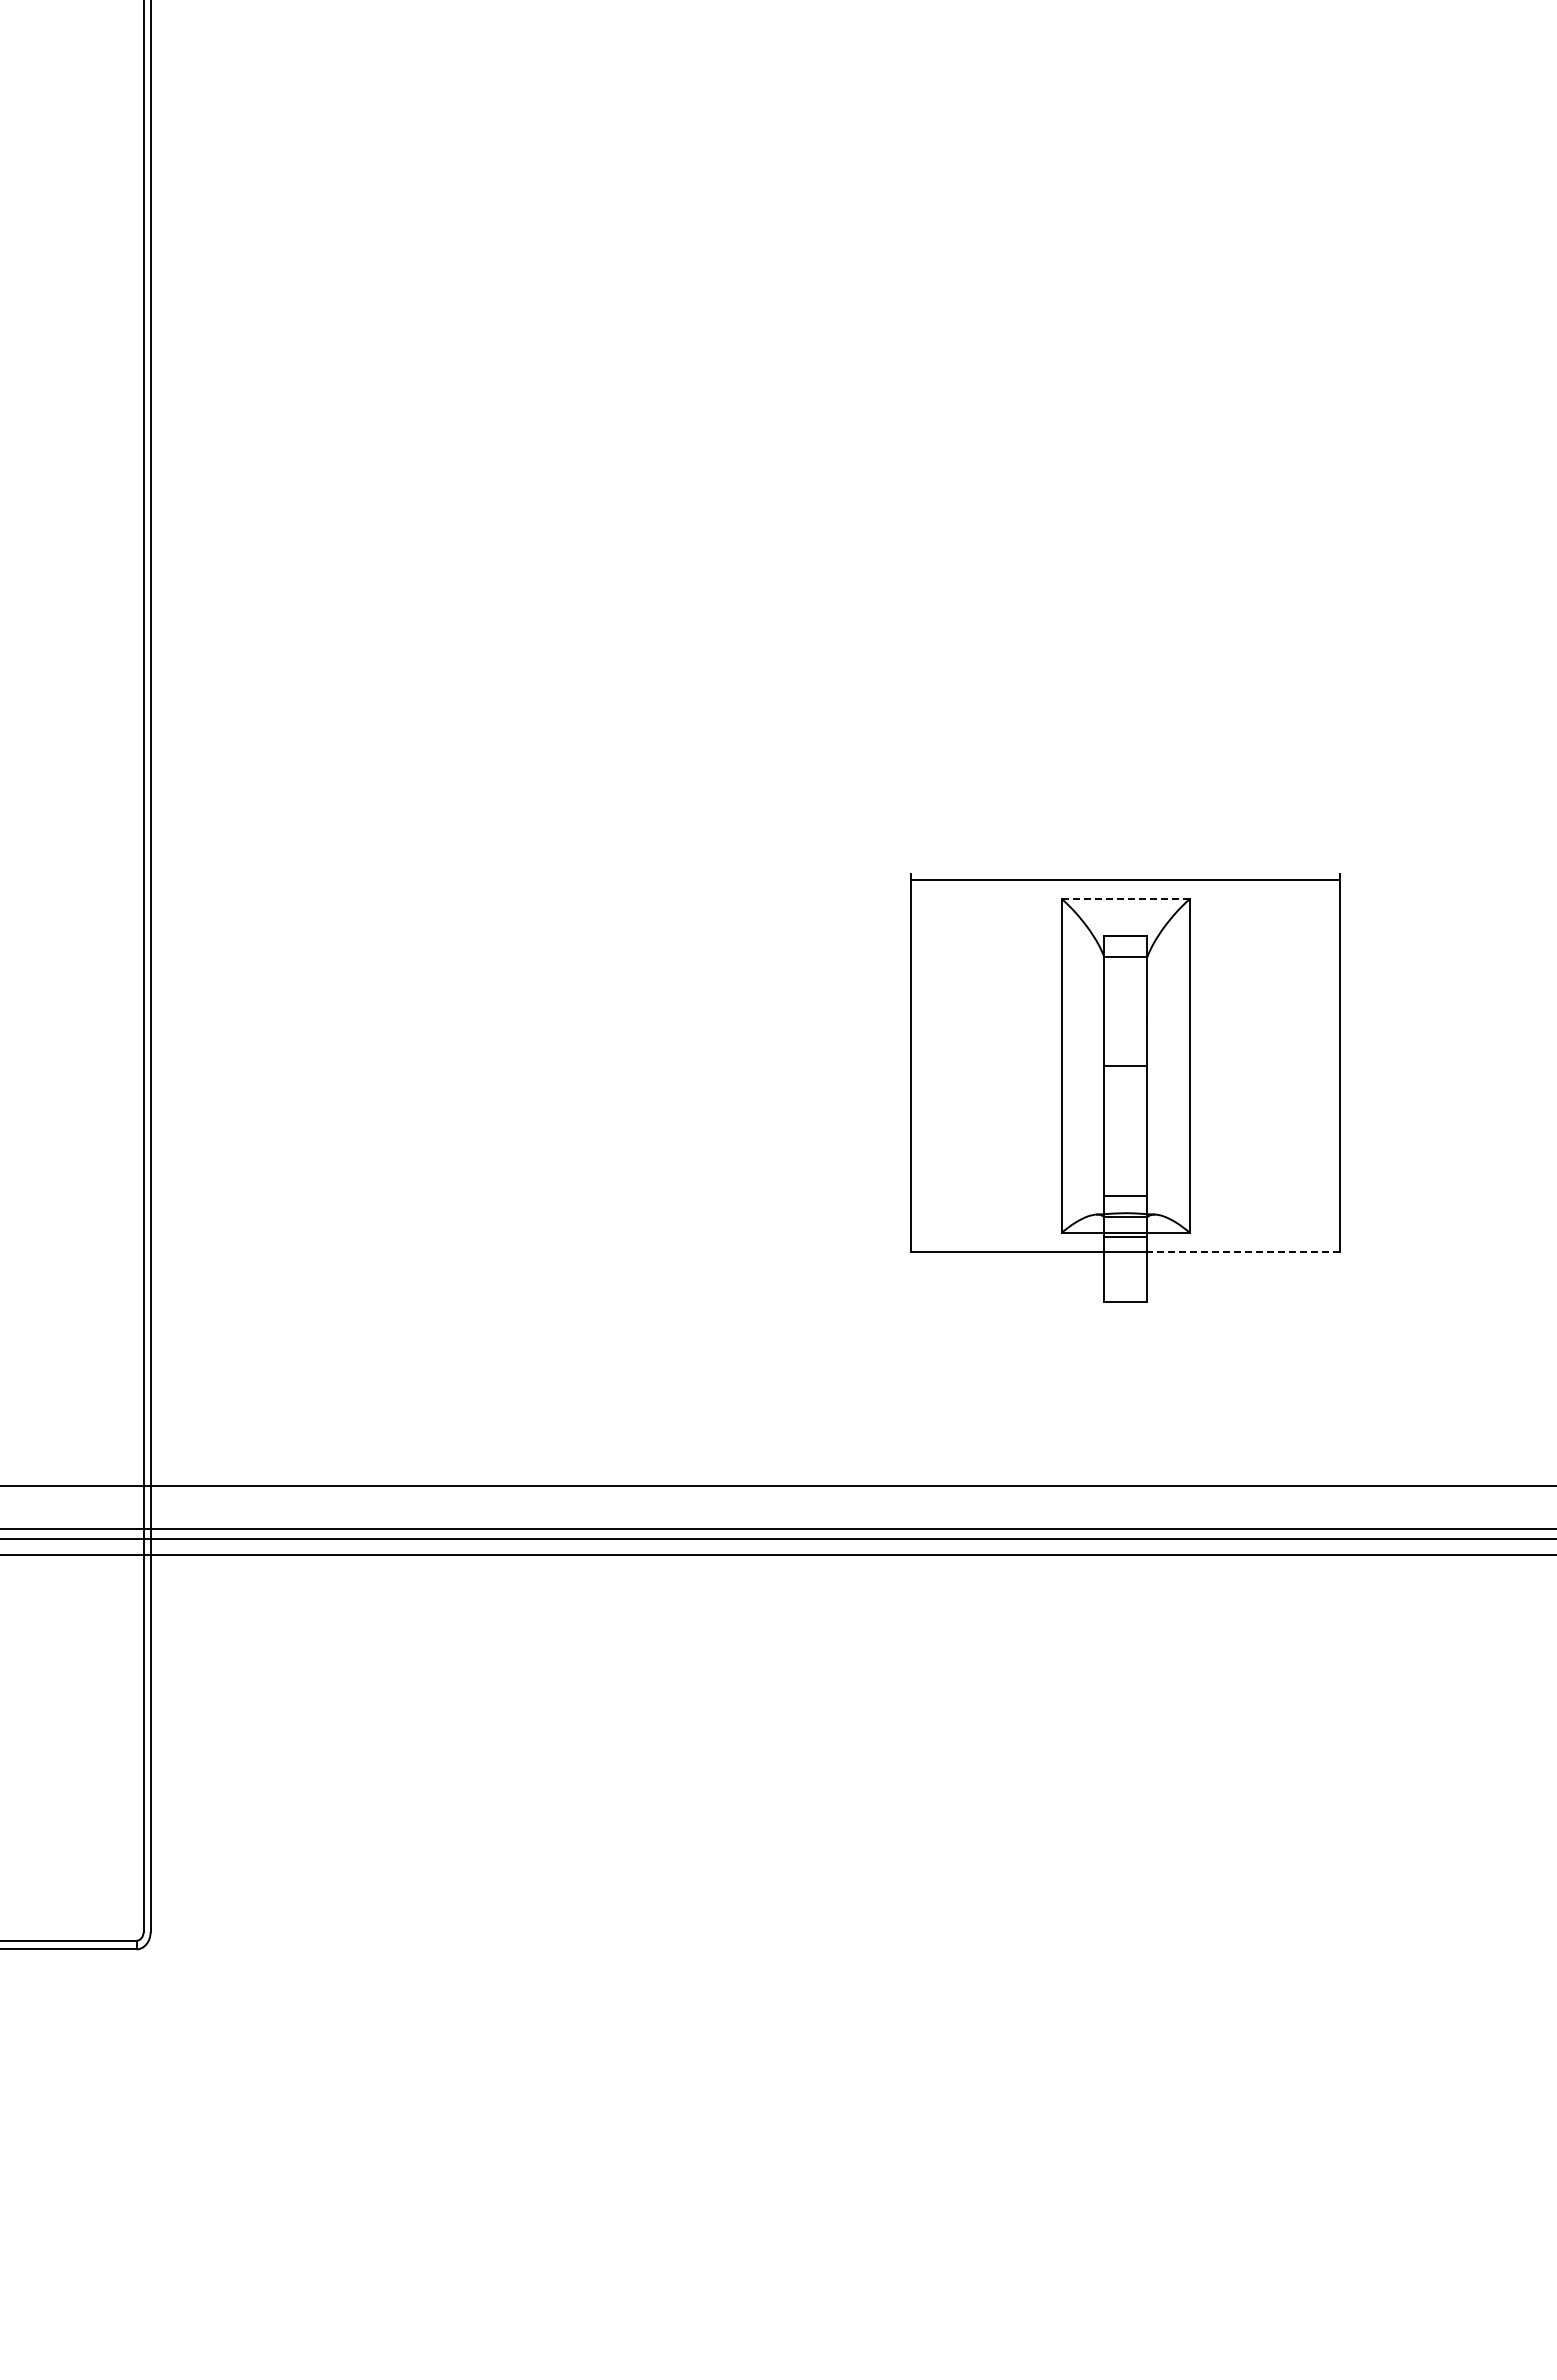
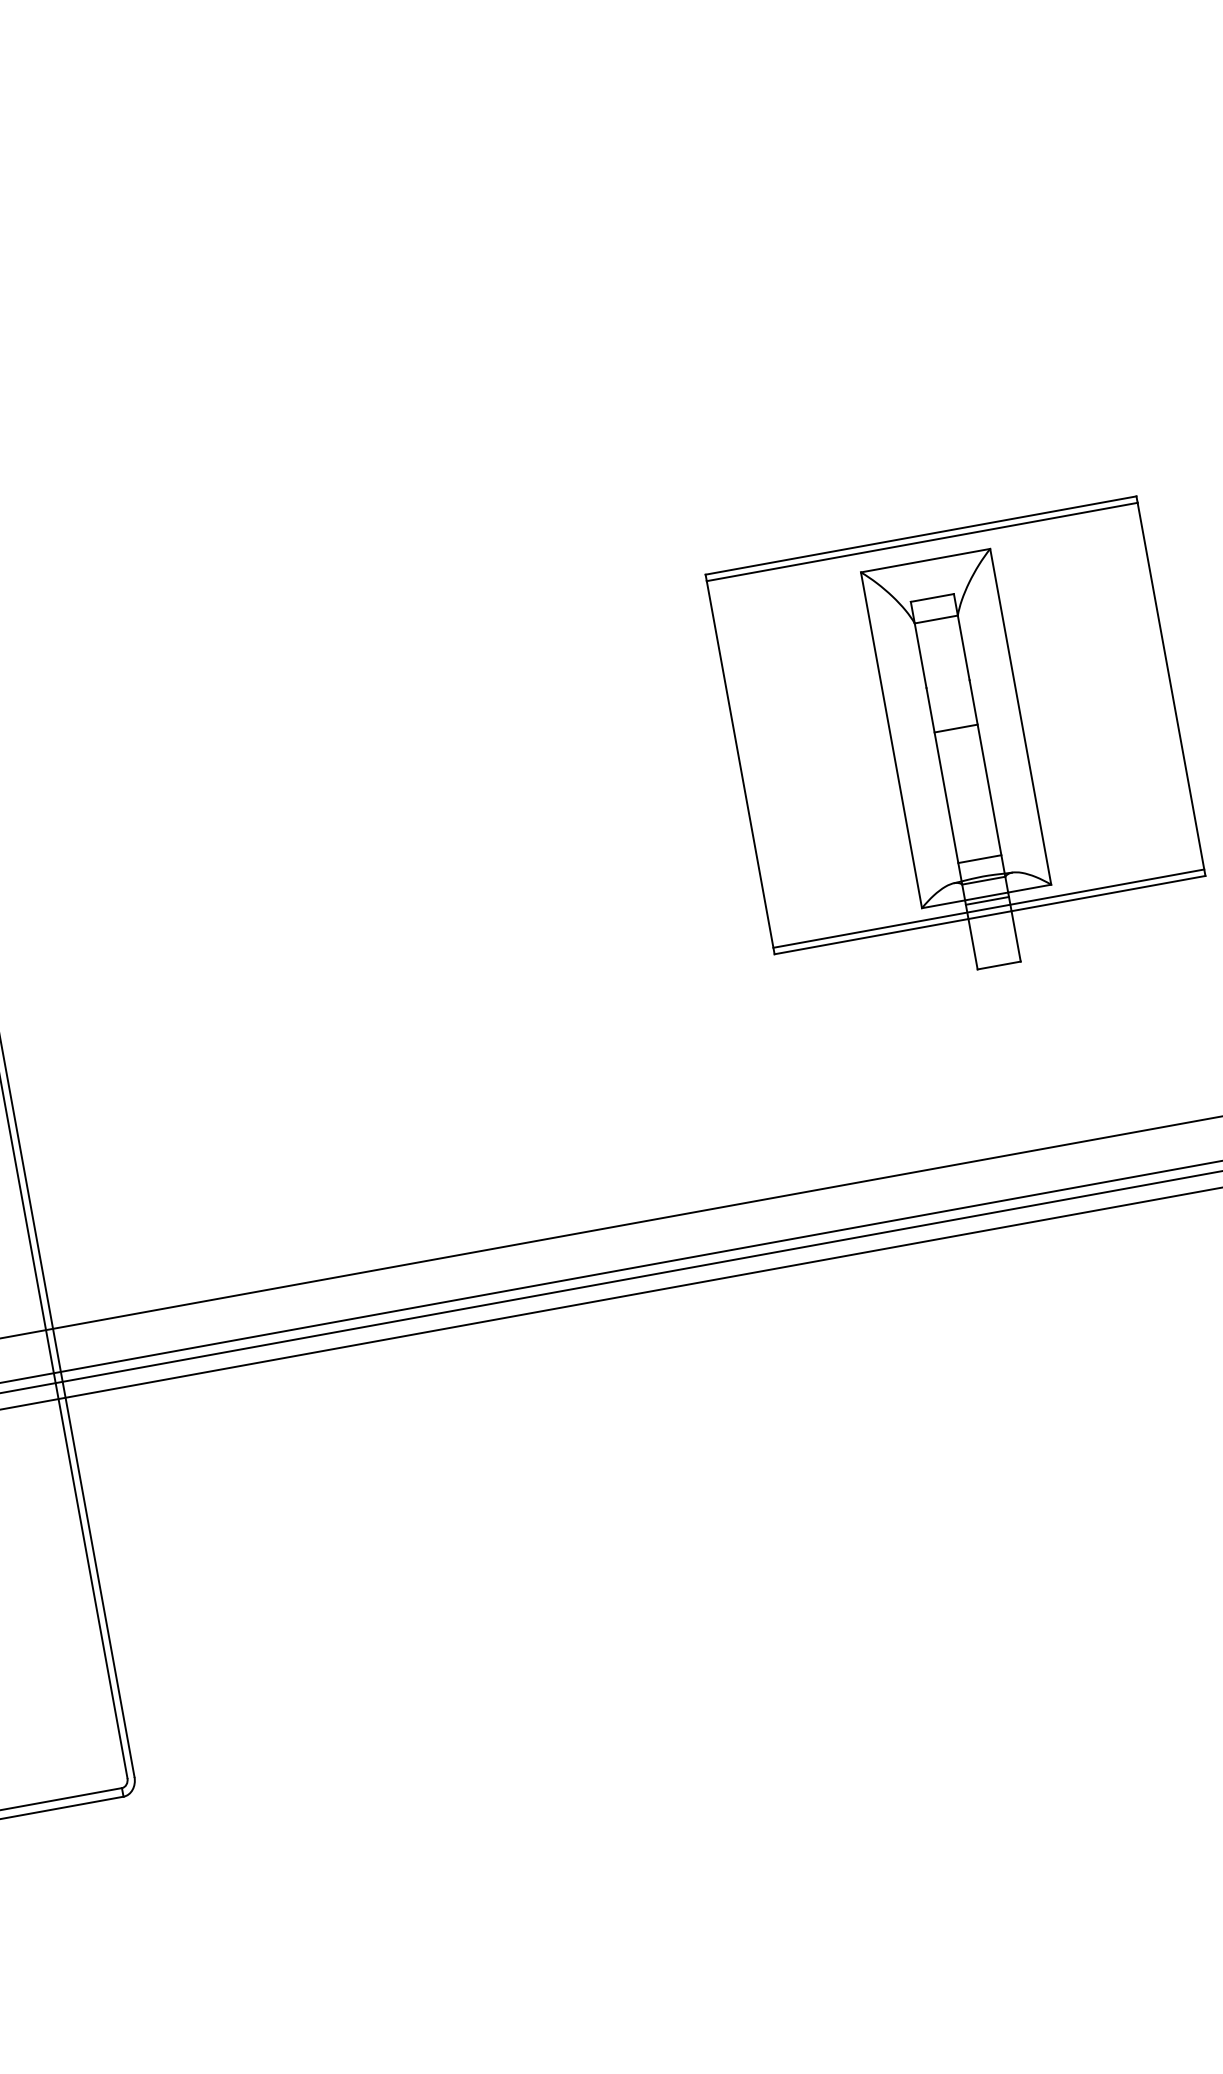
line: (1125, 873) -> (920, 535), added
line: (1126, 898) -> (926, 560), dashed -> solid
line: (1125, 1245) -> (988, 909), added
line: (1243, 1251) -> (1108, 893), dashed -> solid

